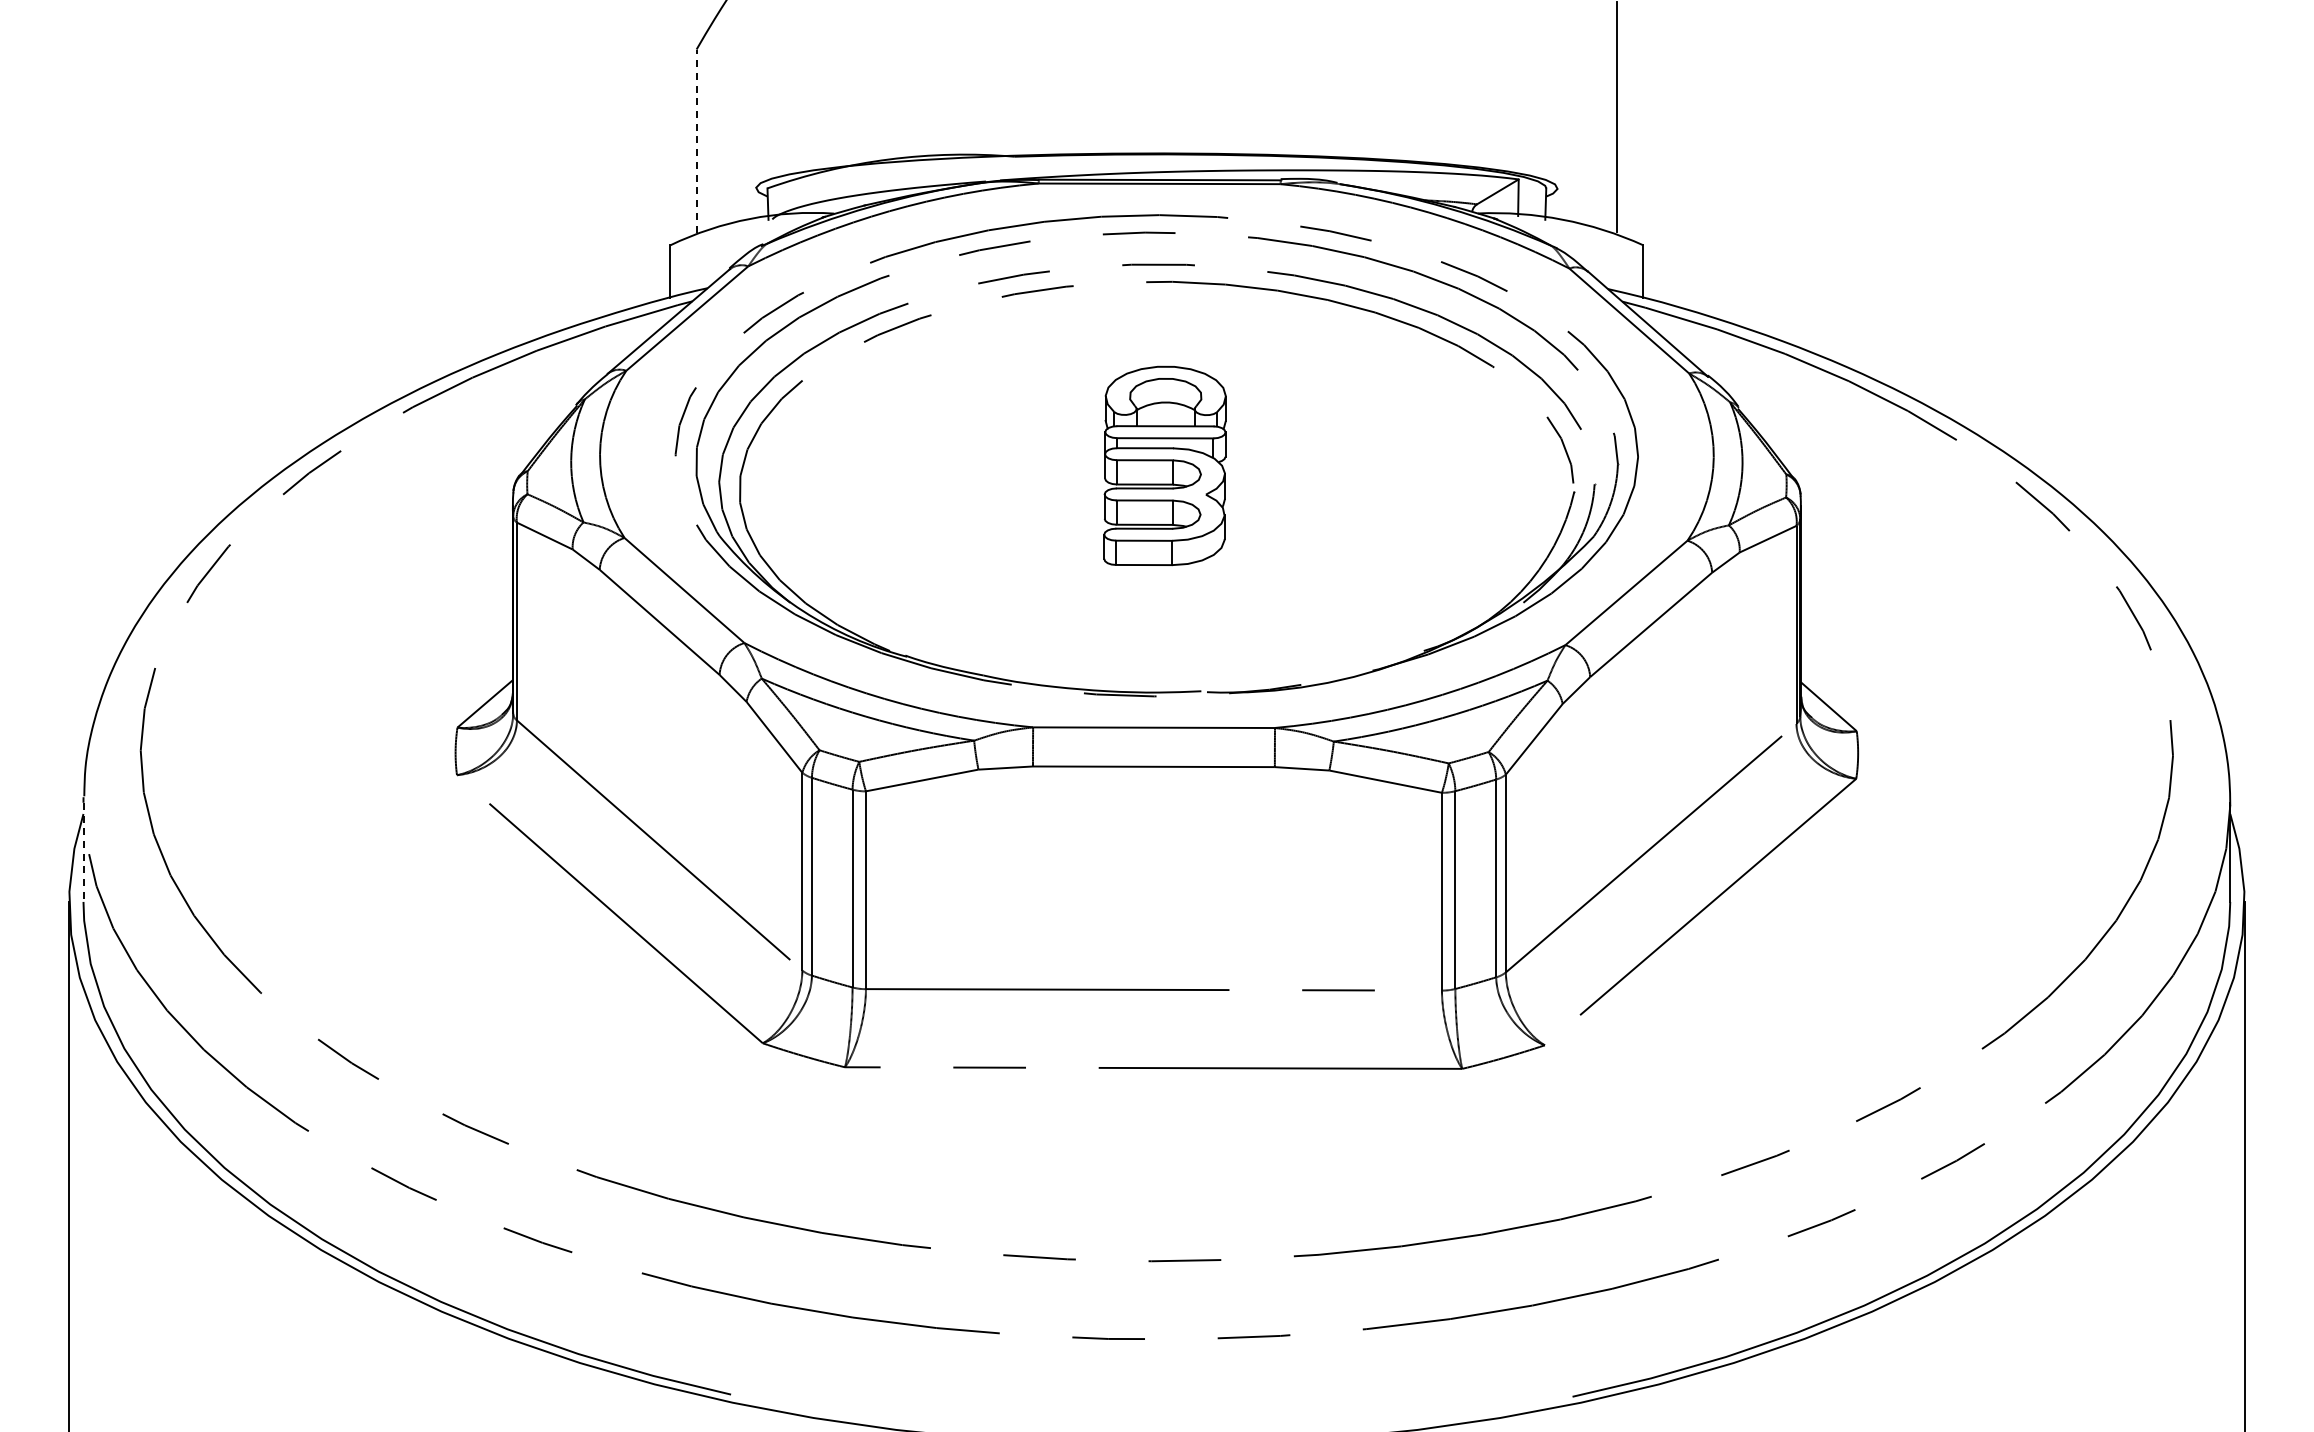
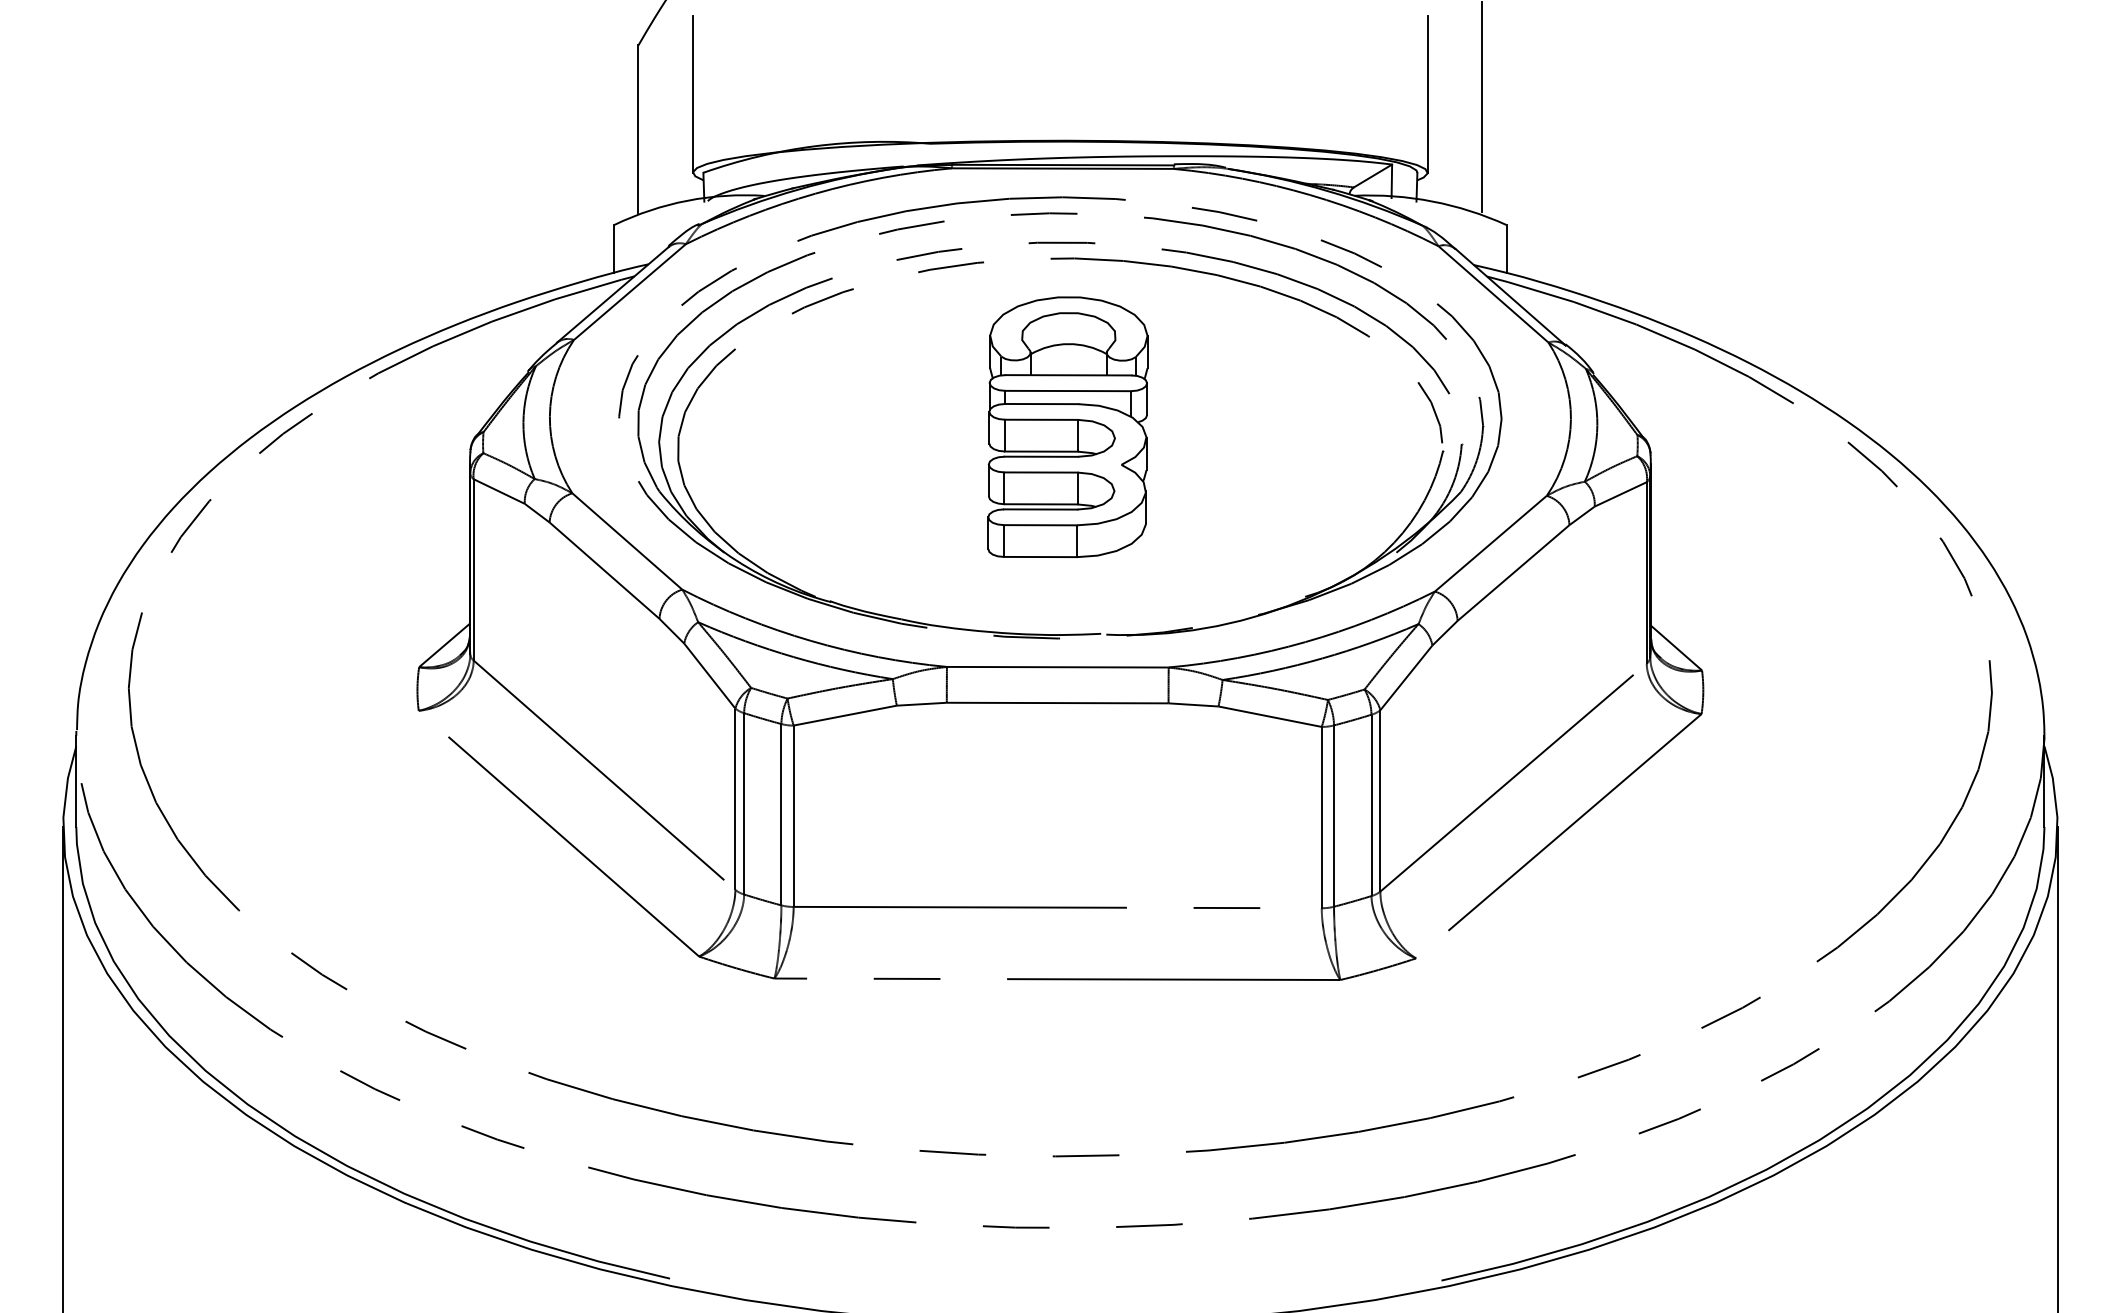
line: (756, 102) -> (693, 94), added
line: (1557, 102) -> (1427, 94), added
line: (696, 141) -> (638, 129), dashed -> solid
part: (1164, 465) -> (1067, 426), size x1.43
line: (83, 852) -> (76, 781), dashed -> solid

